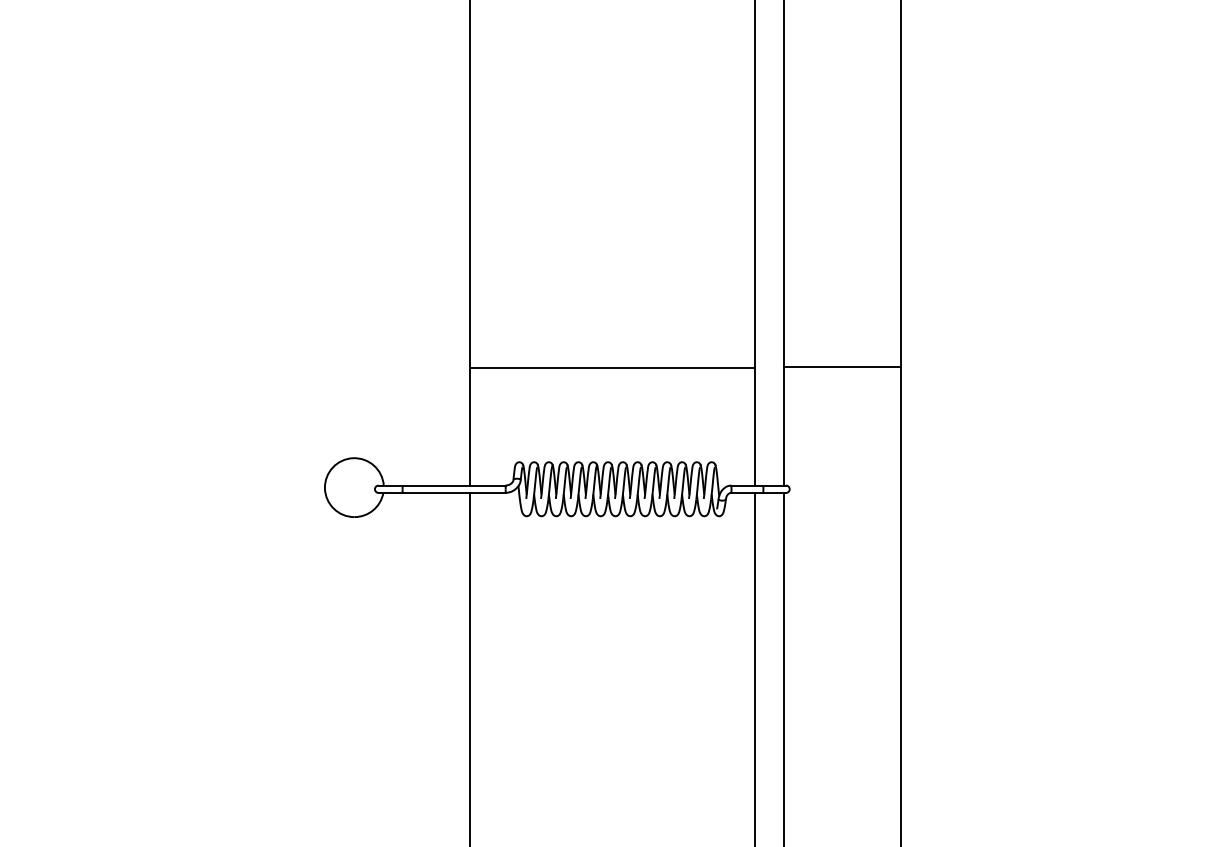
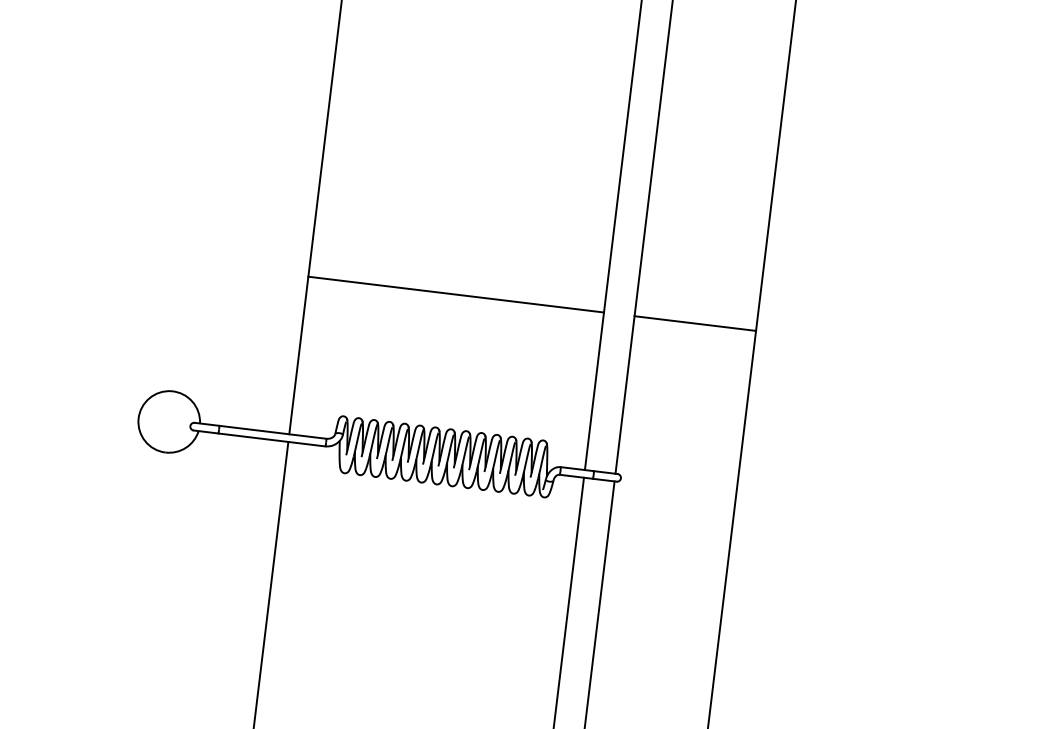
line: (842, 366) -> (695, 323), moved
line: (611, 367) -> (455, 294), moved

